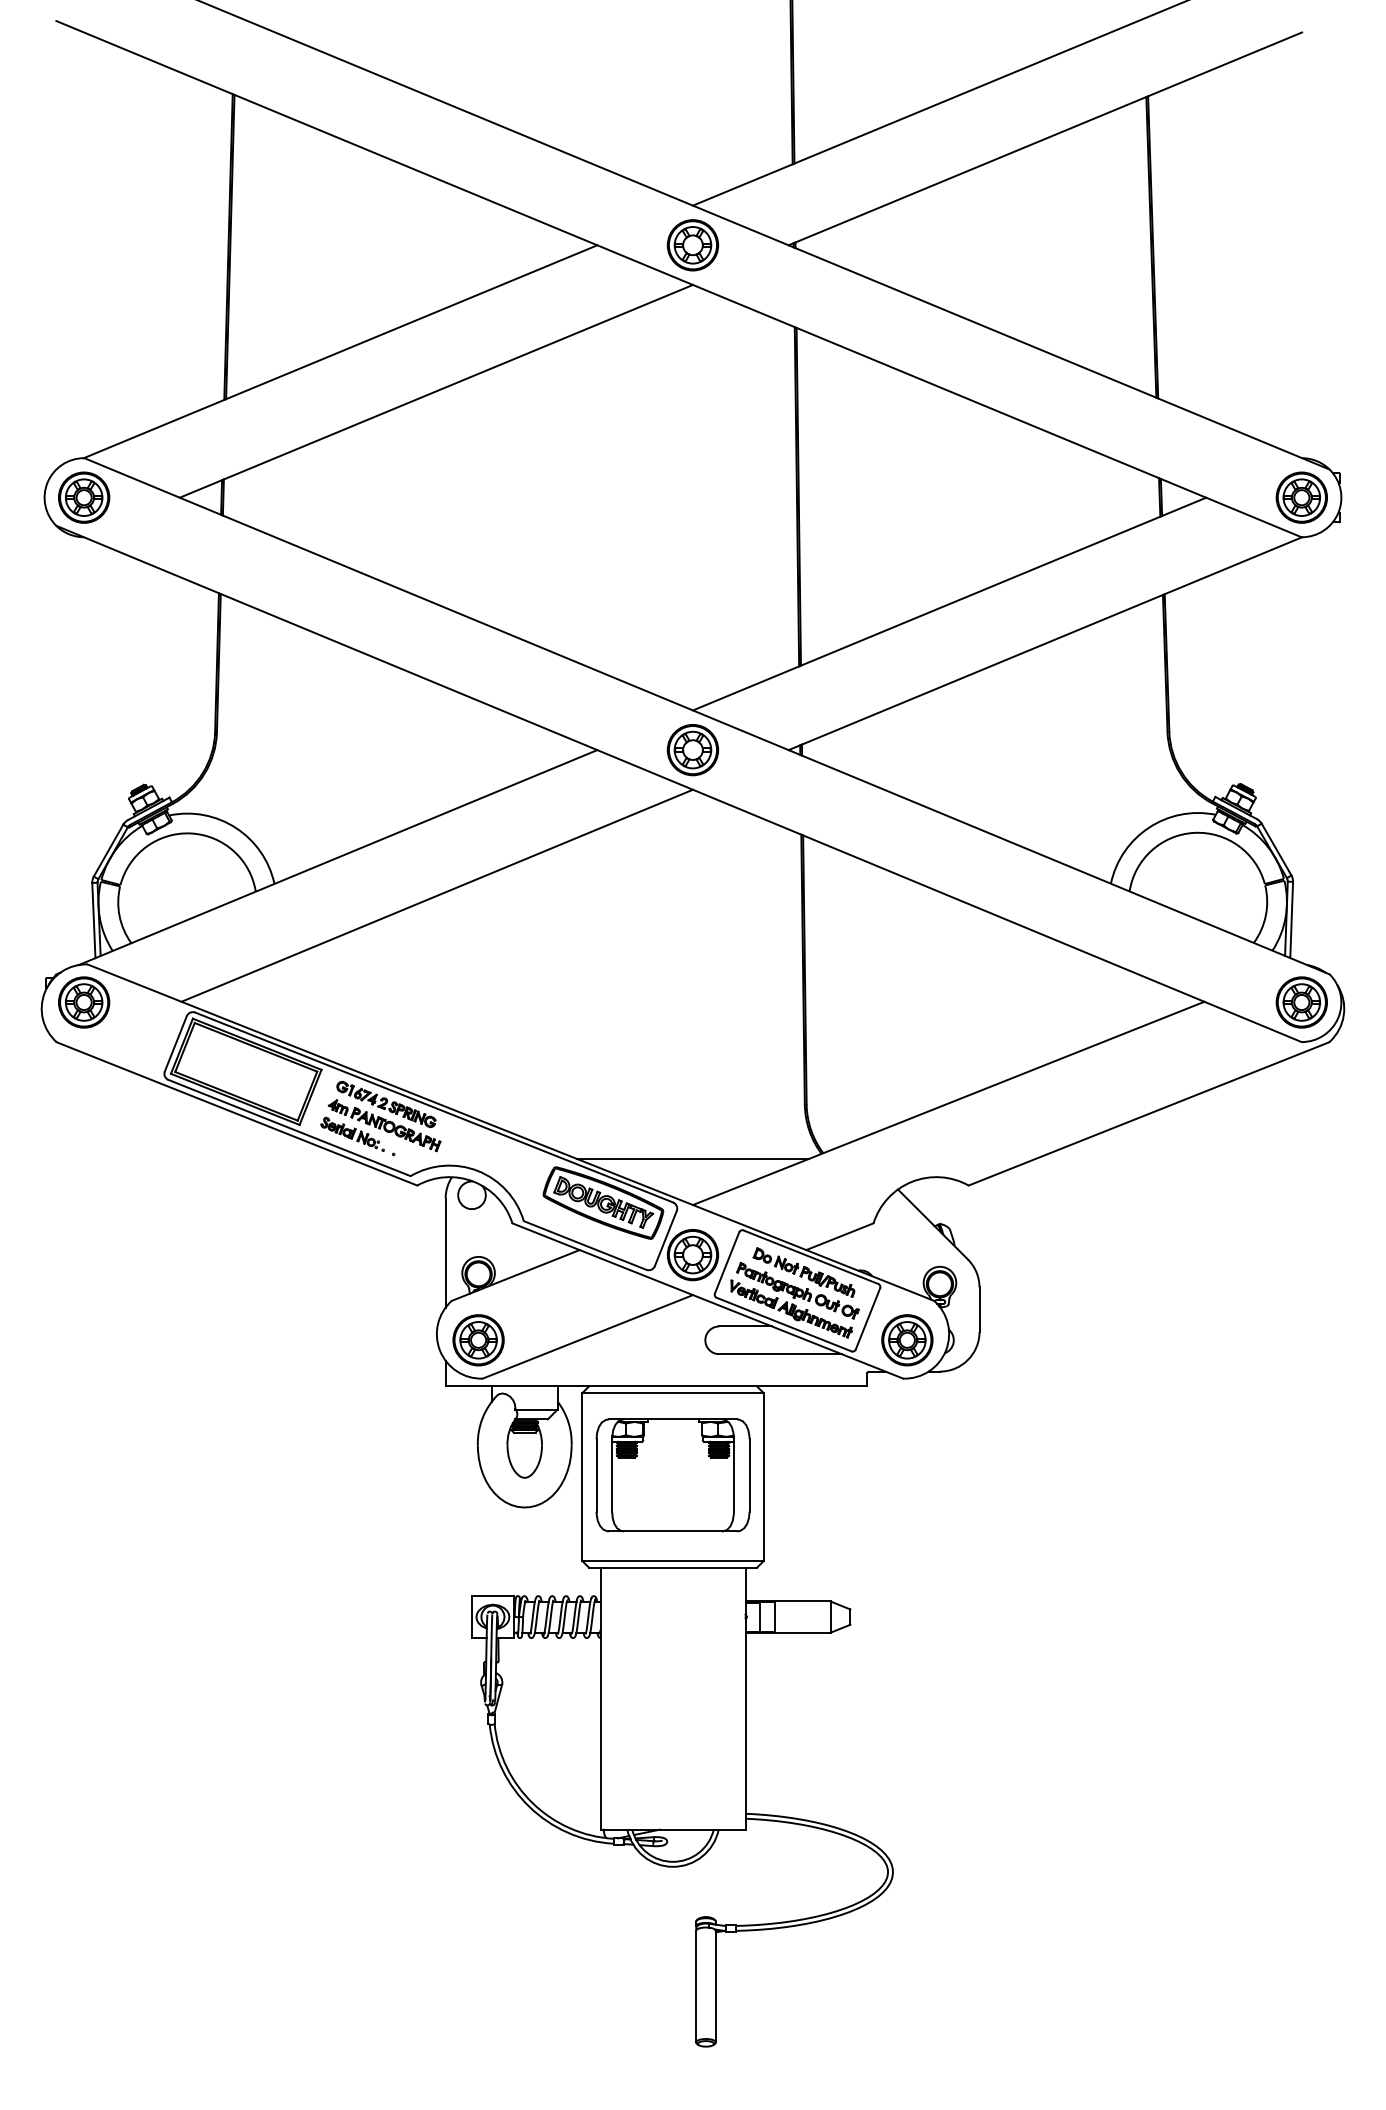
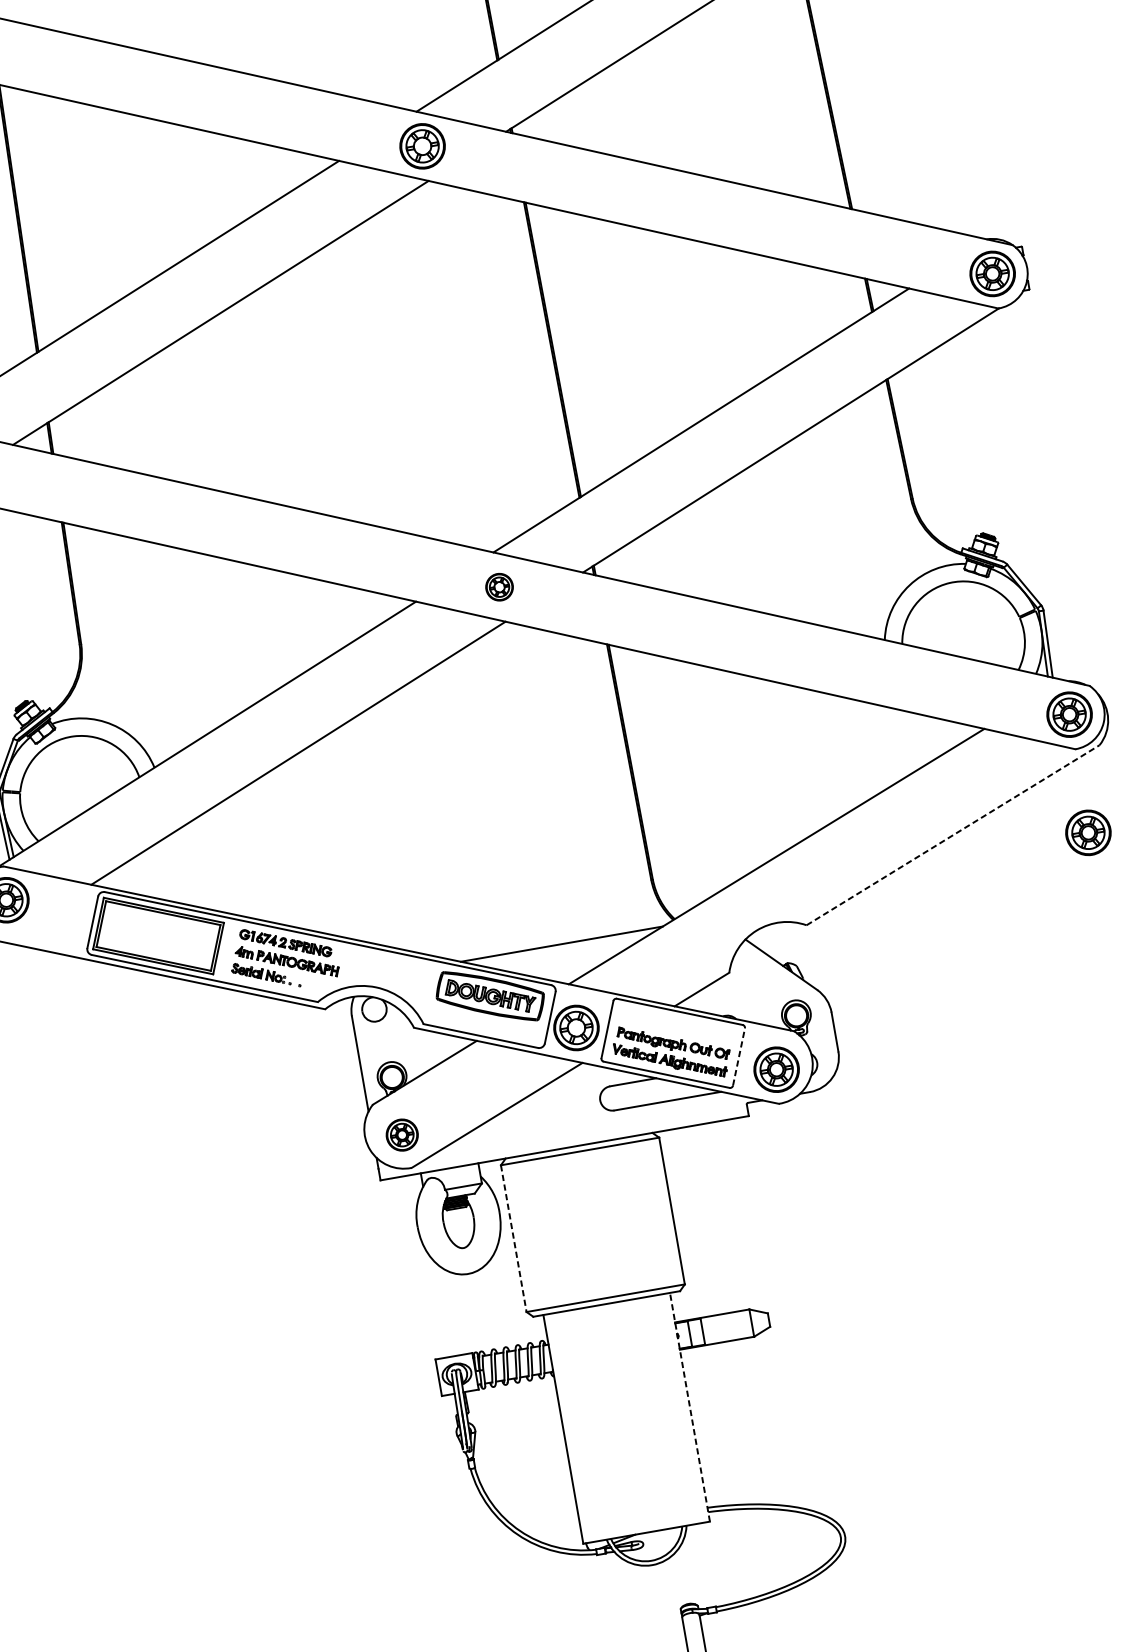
part: (692, 750) -> (499, 587), size x0.6
line: (1149, 1113) -> (953, 834), solid -> dashed
part: (1299, 1137) -> (1088, 832), added
part: (803, 1272) -> (675, 1026), removed
line: (867, 1318) -> (738, 1056), solid -> dashed
part: (478, 1340) -> (402, 1135), size x0.7
part: (672, 1475) -> (592, 1223), removed
line: (582, 1477) -> (513, 1239), solid -> dashed
line: (745, 1698) -> (689, 1407), solid -> dashed

